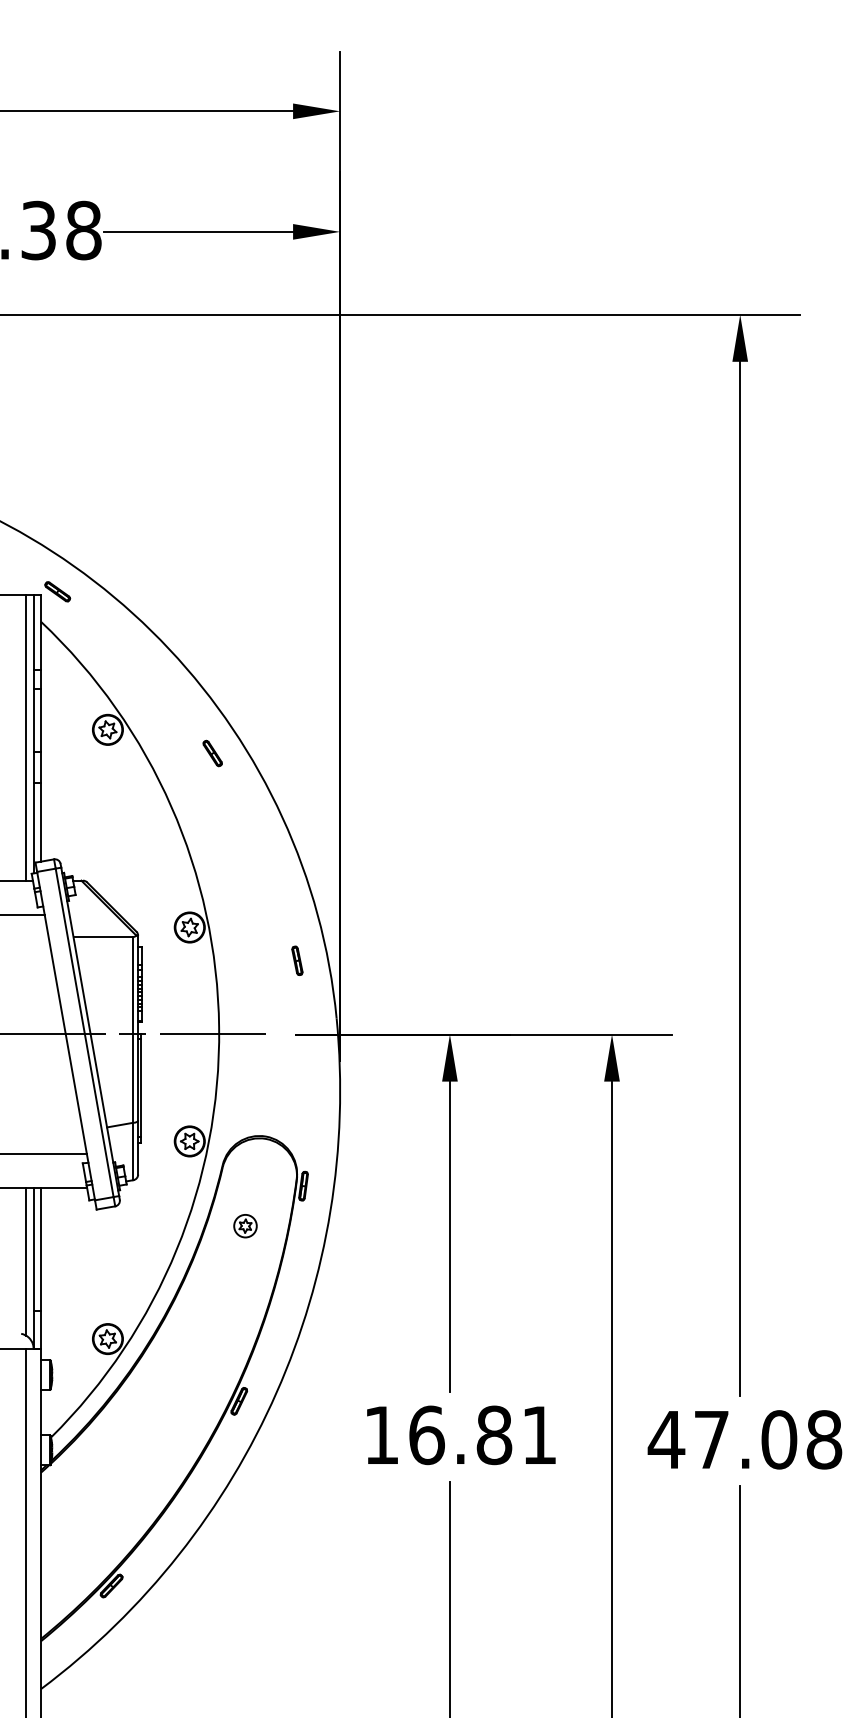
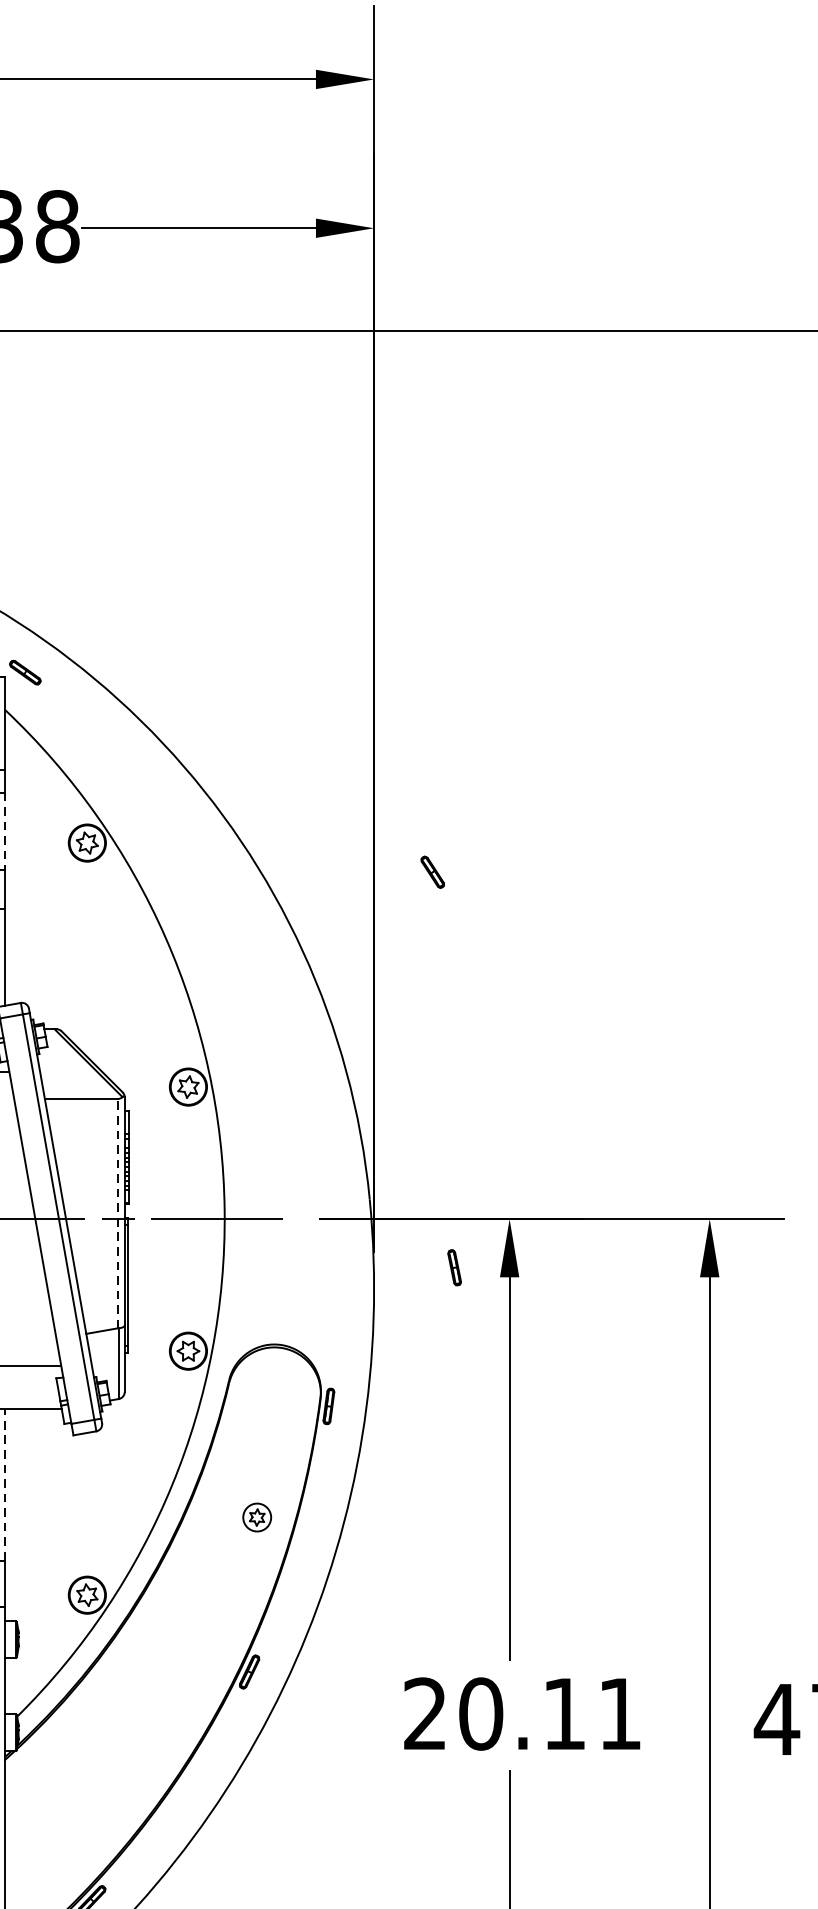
line: (41, 721) -> (5, 832), solid -> dashed
part: (212, 753) -> (432, 872), moved
part: (297, 960) -> (454, 1267), moved
line: (132, 1030) -> (117, 1214), solid -> dashed
part: (245, 1226) -> (257, 1517), moved
line: (41, 1249) -> (5, 1484), solid -> dashed
text: (438, 1435) -> (495, 1714), 16.81 -> 20.11

